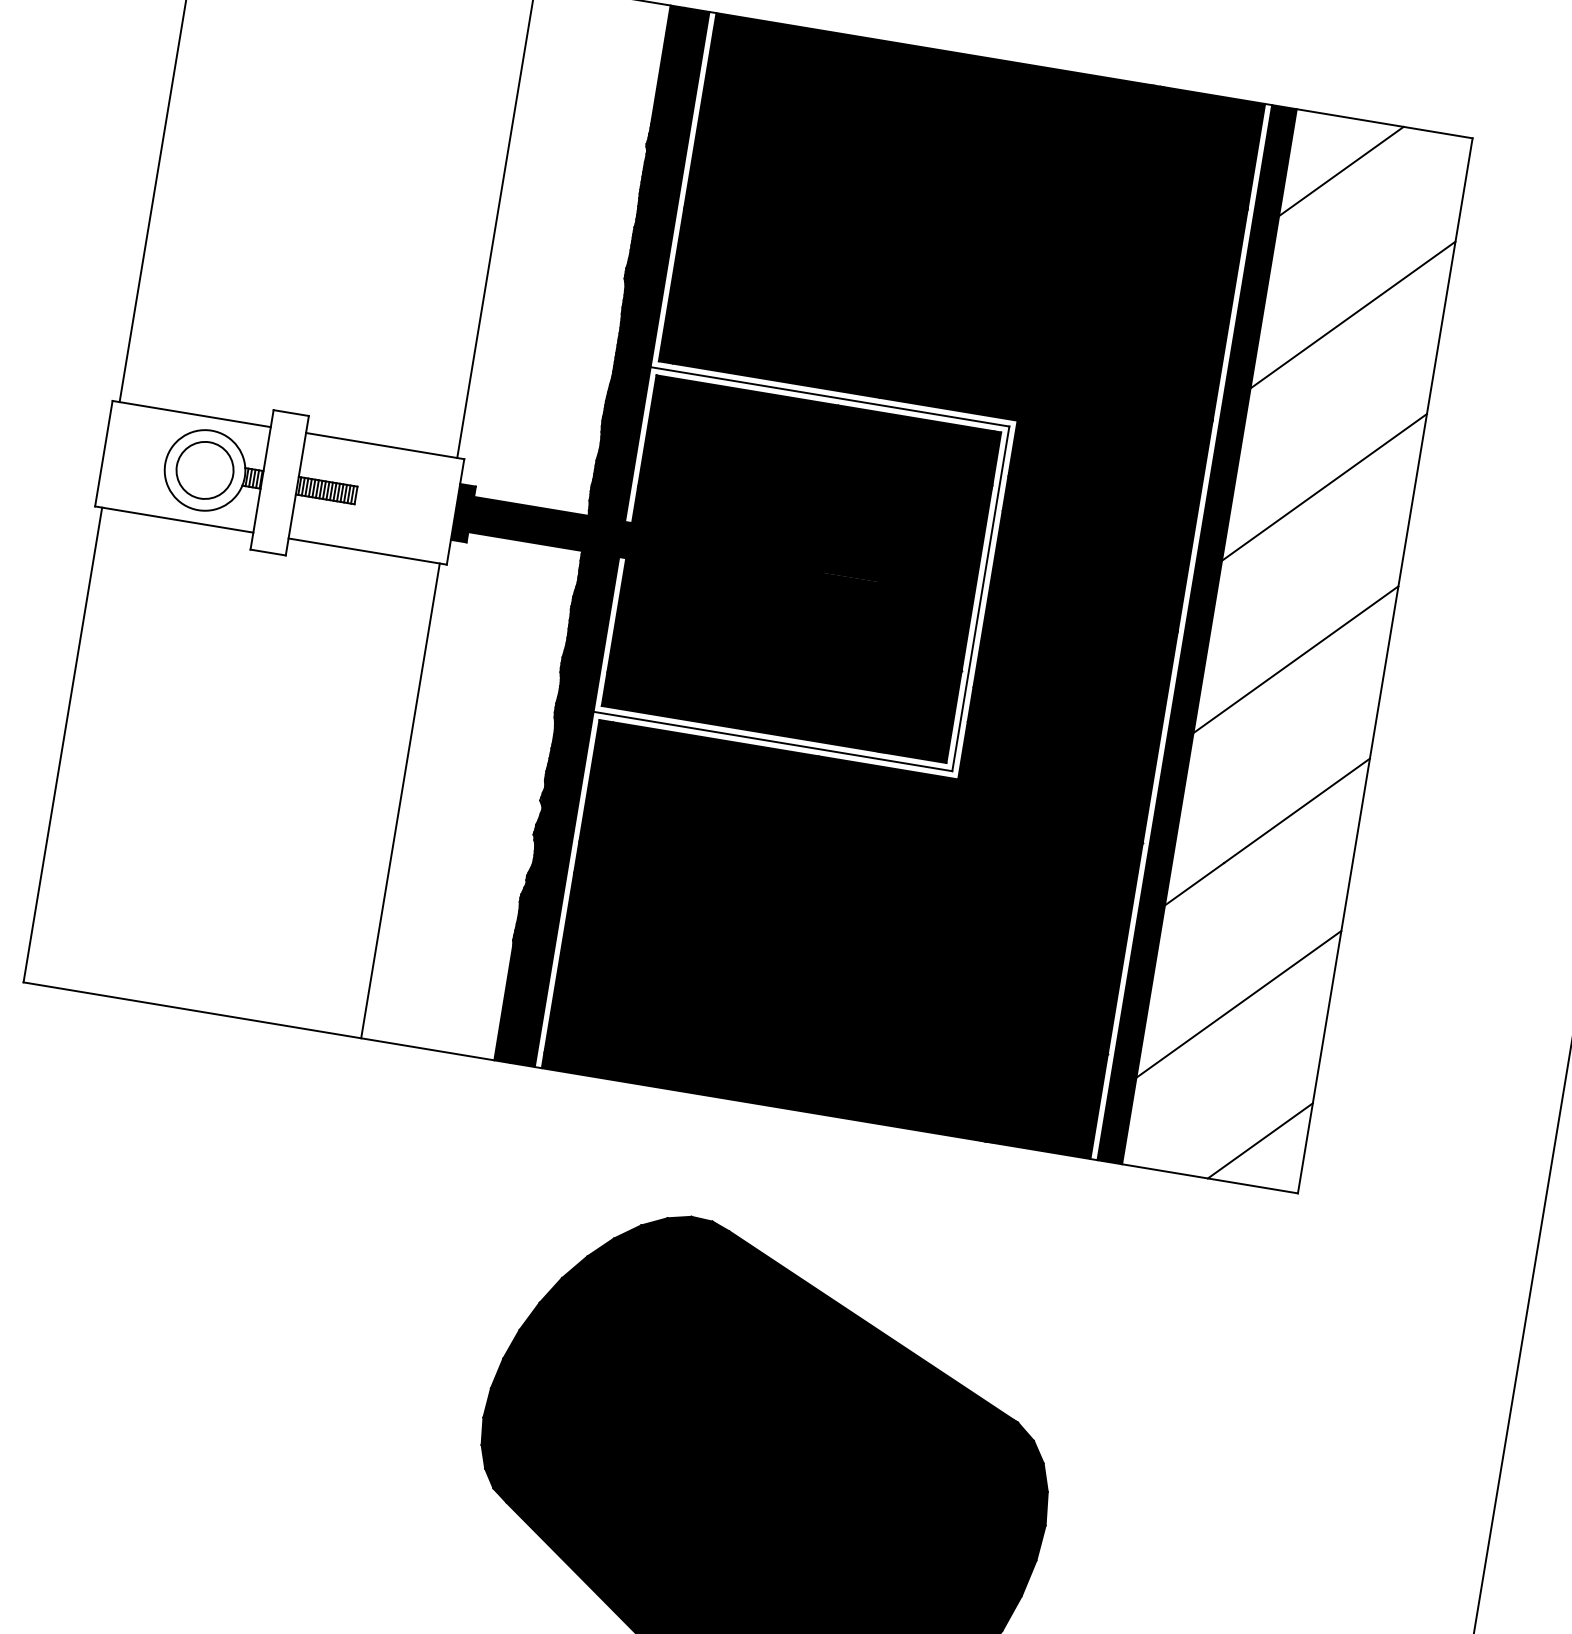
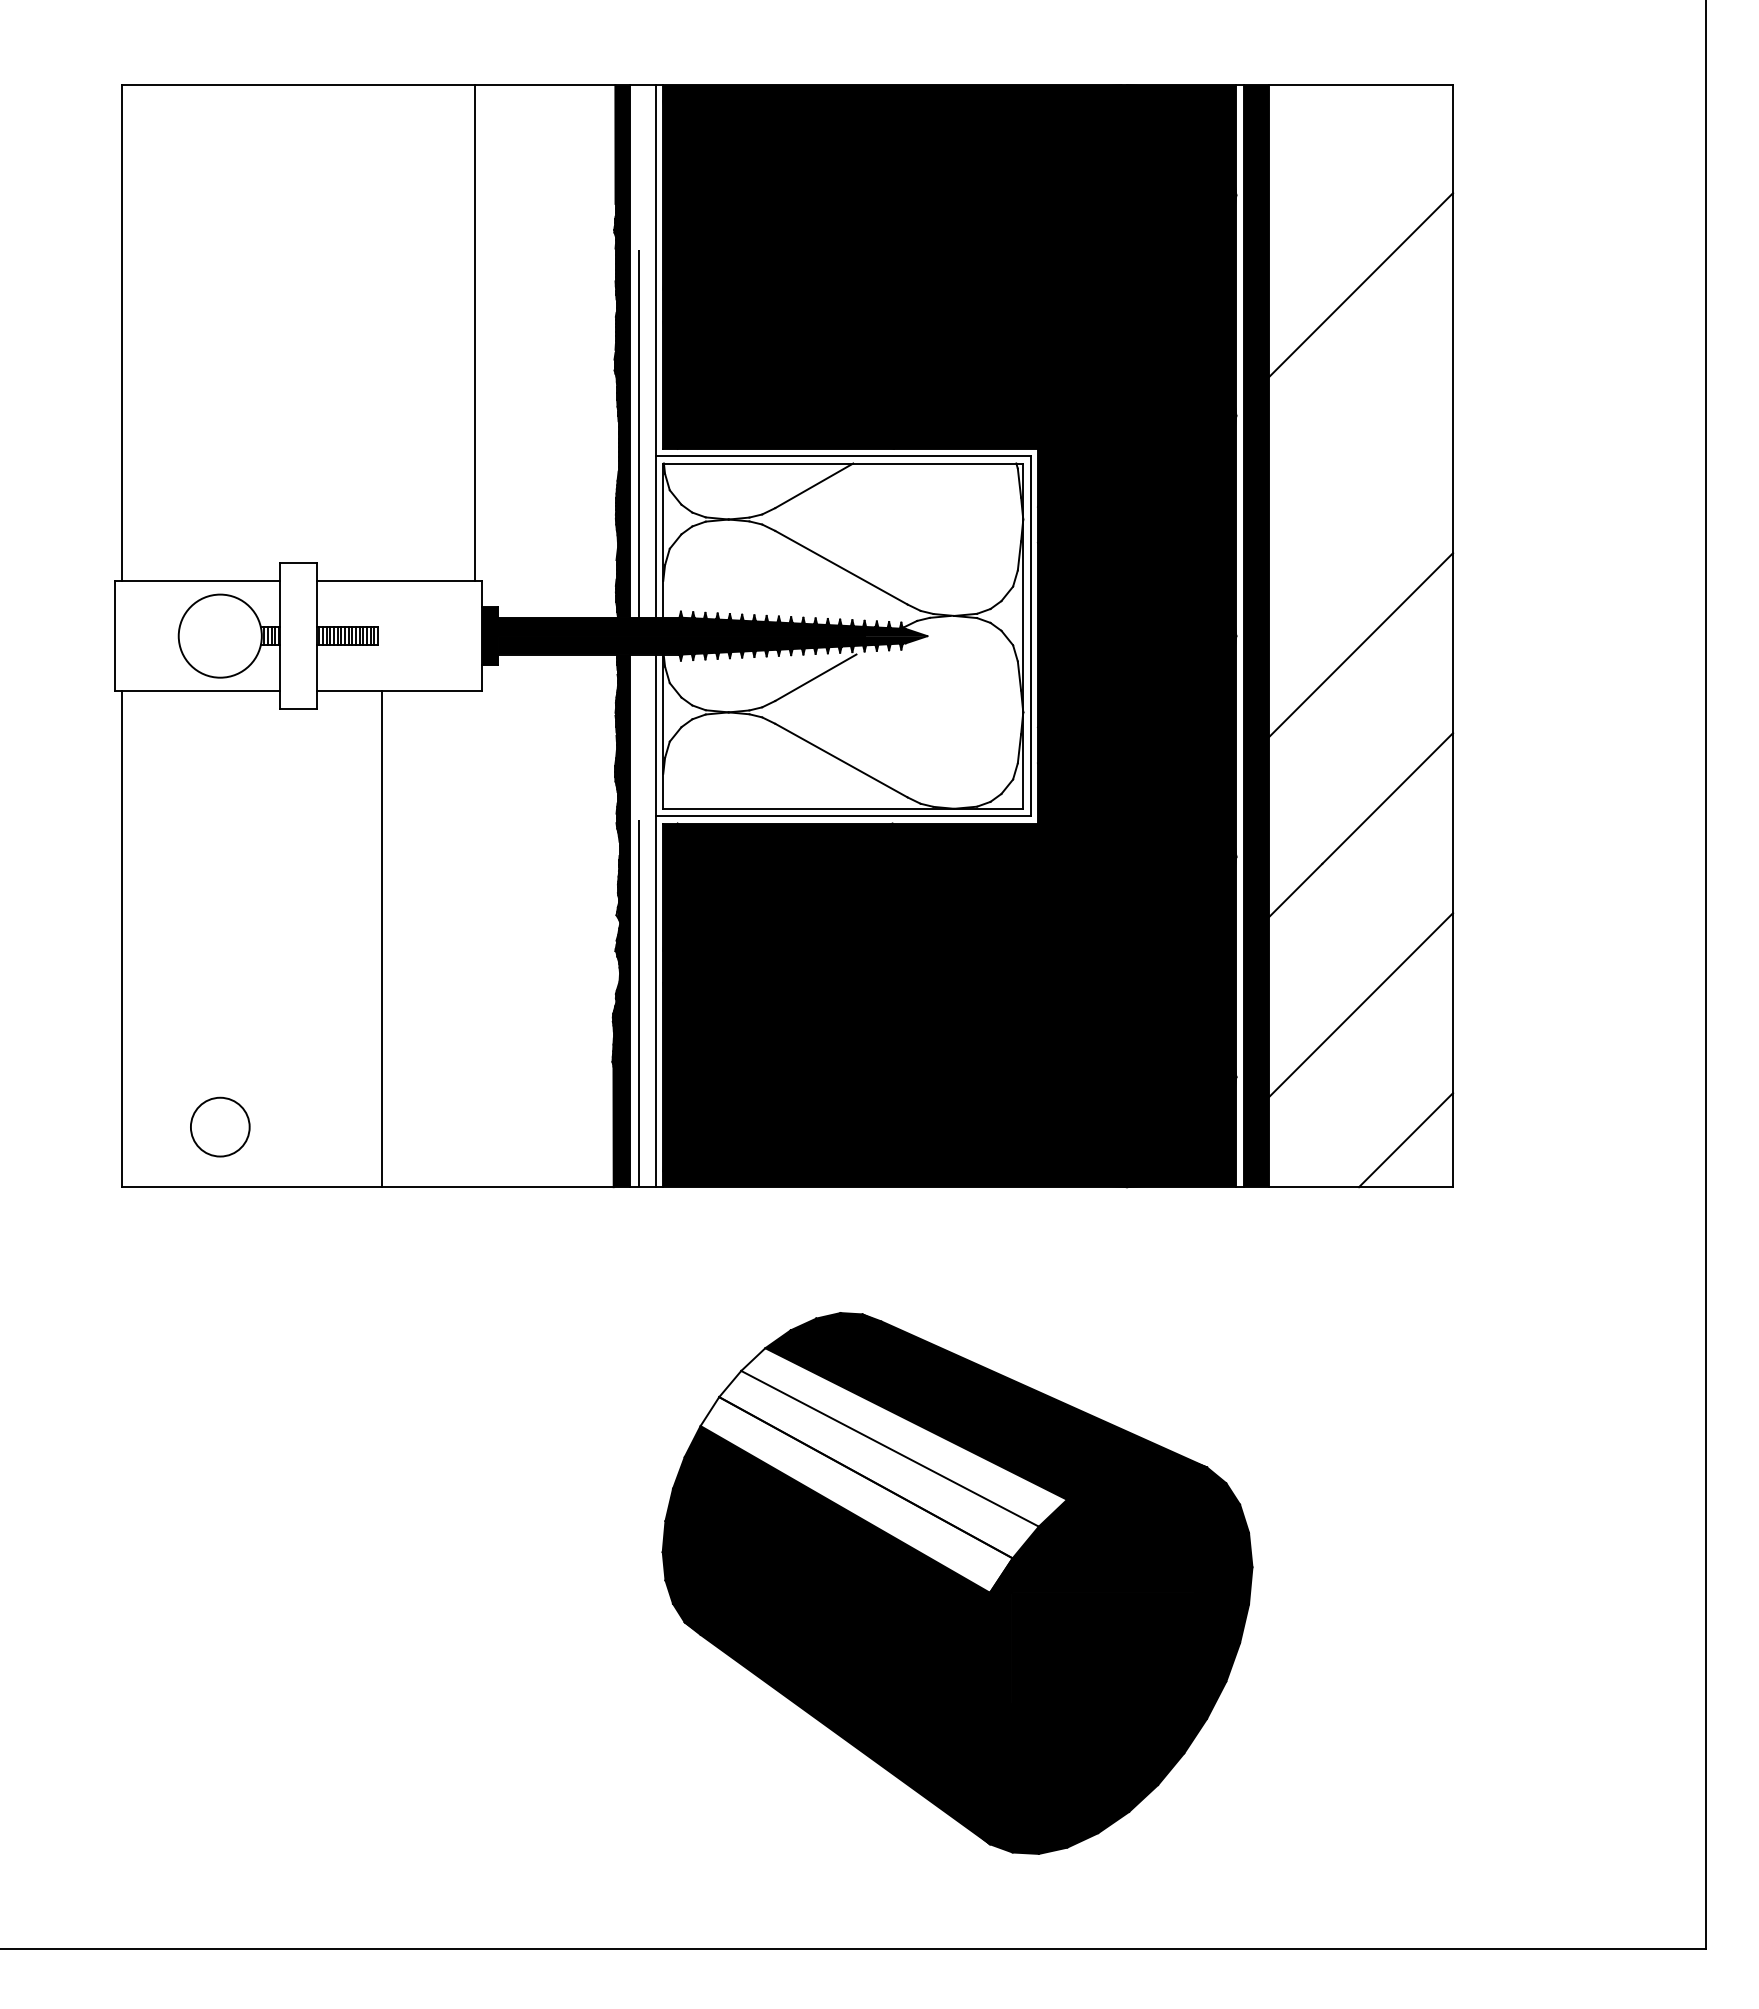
line: (1341, 171) -> (1325, 140), removed
fill: (654, 264) -> (642, 351), removed
circle: (205, 469) -> (220, 1126), moved
line: (1324, 486) -> (1361, 464), removed
fill: (801, 568) -> (843, 635), removed
line: (400, 801) -> (381, 939), moved
fill: (564, 809) -> (642, 920), removed
fill: (707, 1374) -> (883, 1470), removed

